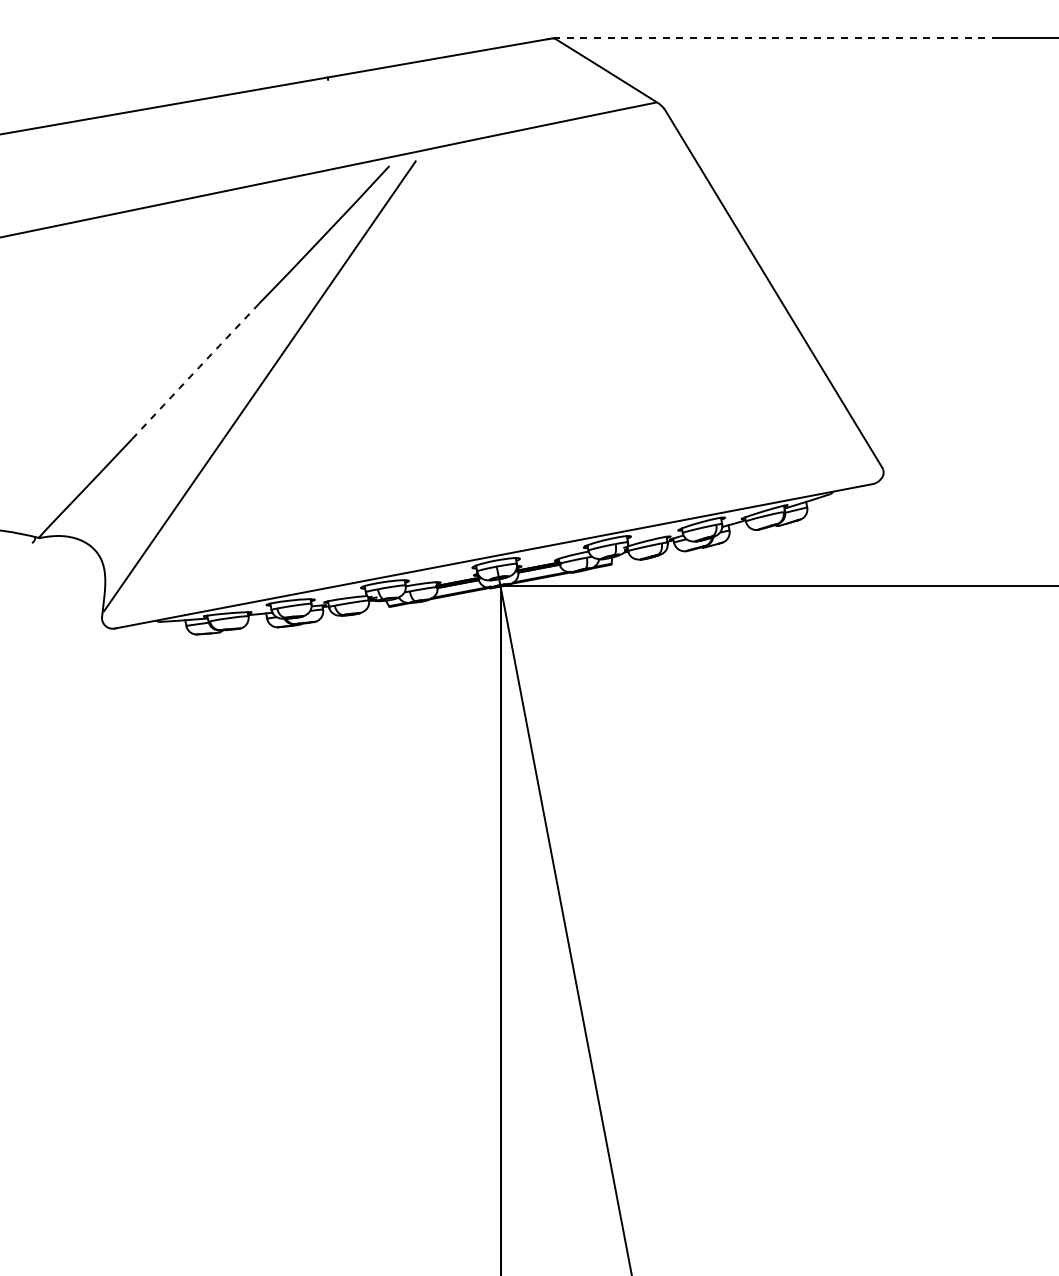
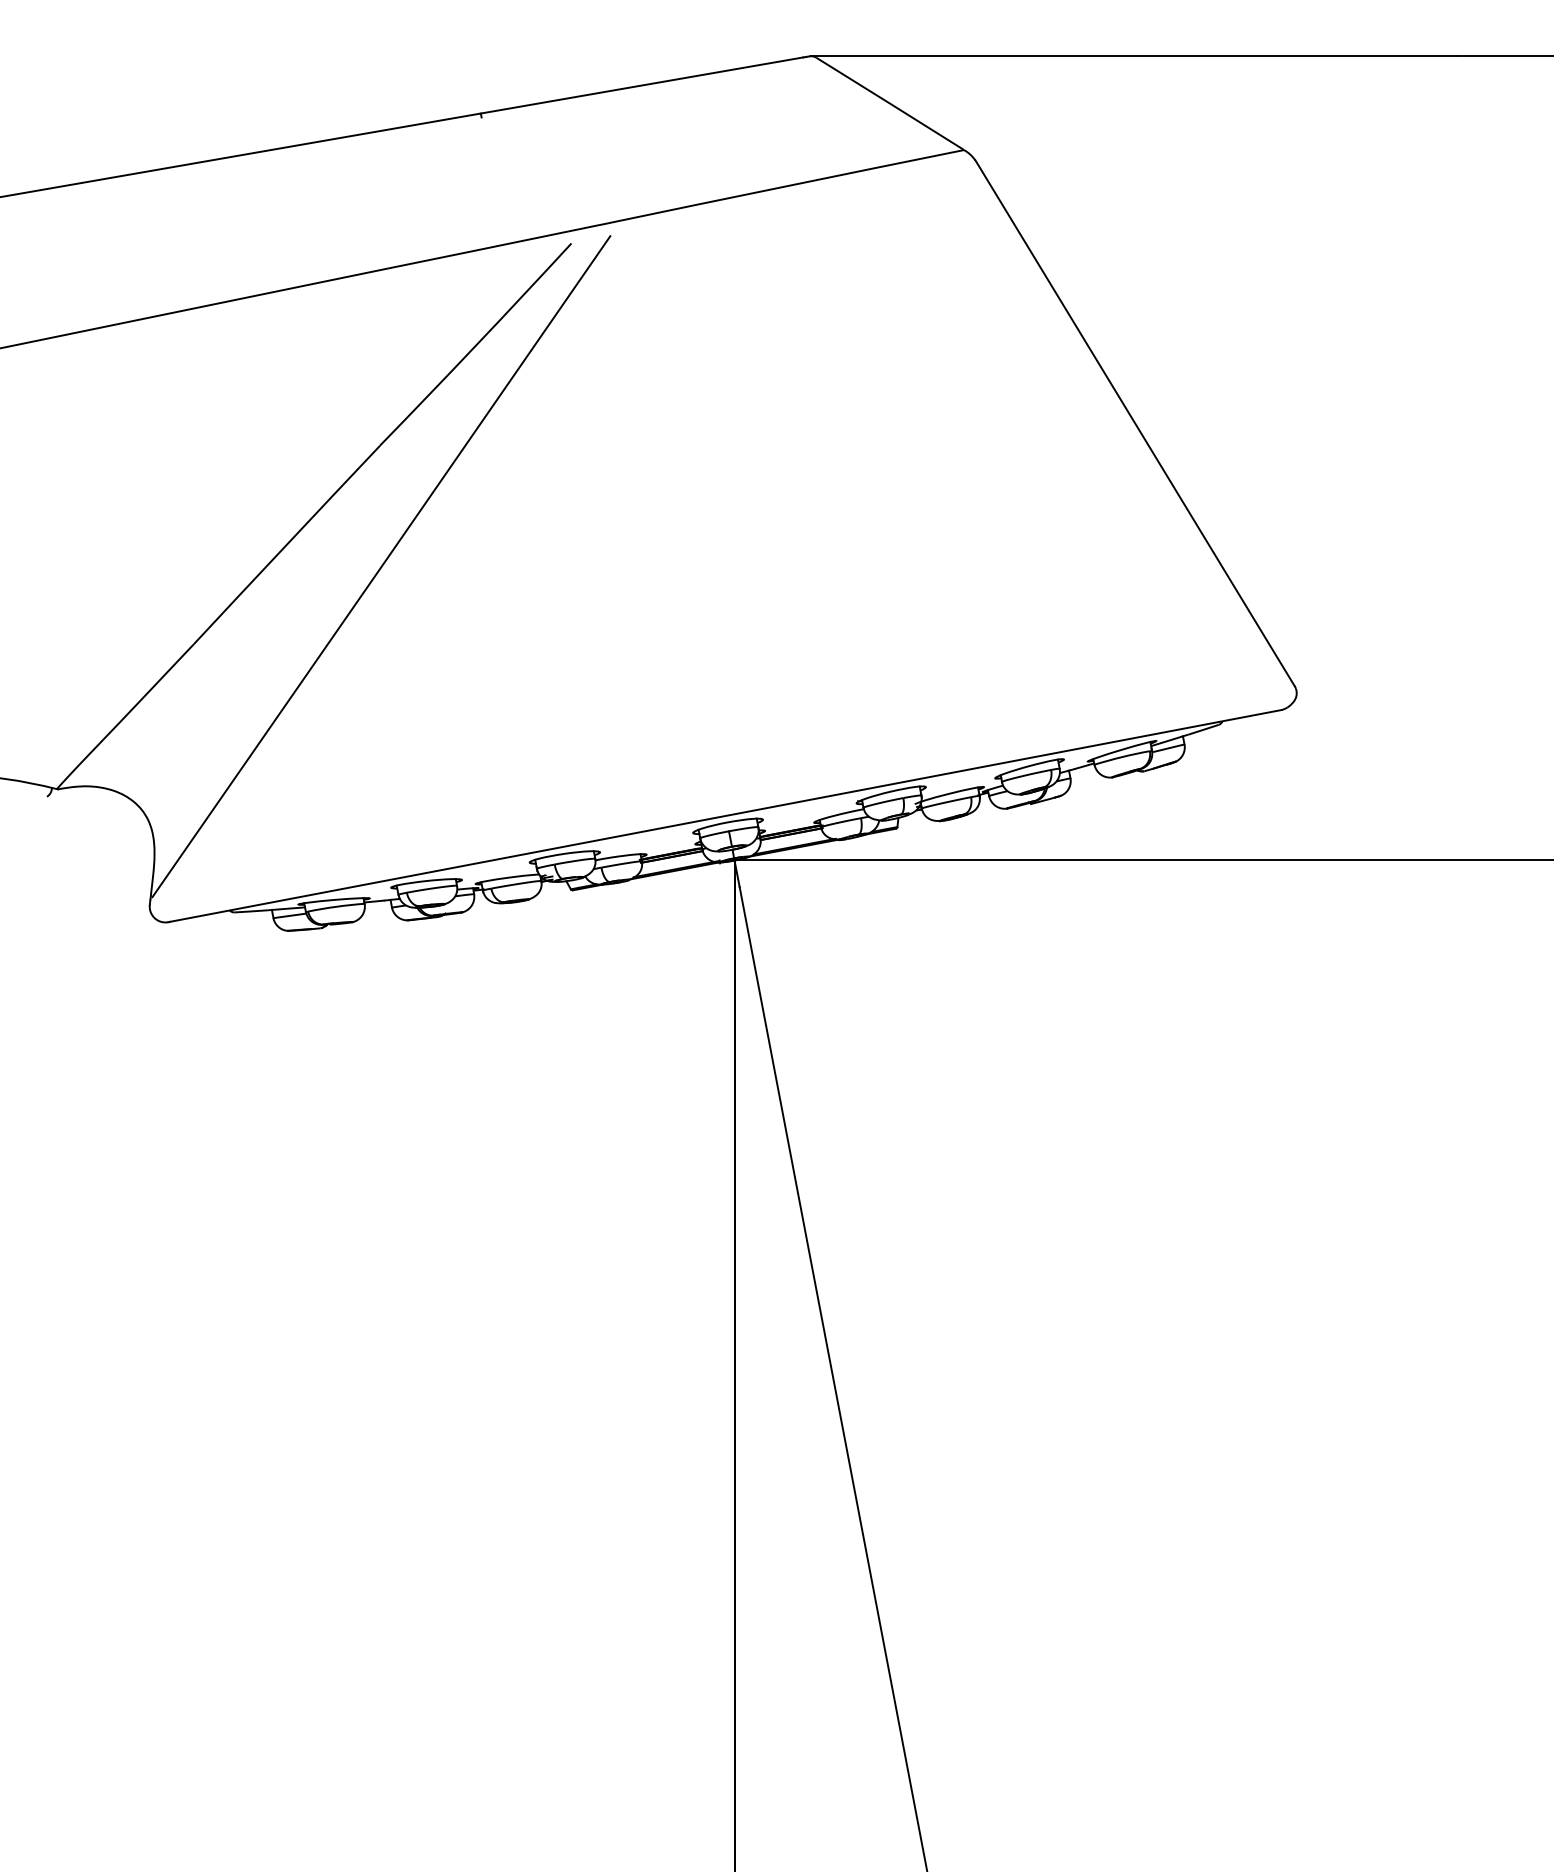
line: (773, 38) -> (1135, 56), dashed -> solid
arc: (195, 371) -> (286, 544), dashed -> solid

